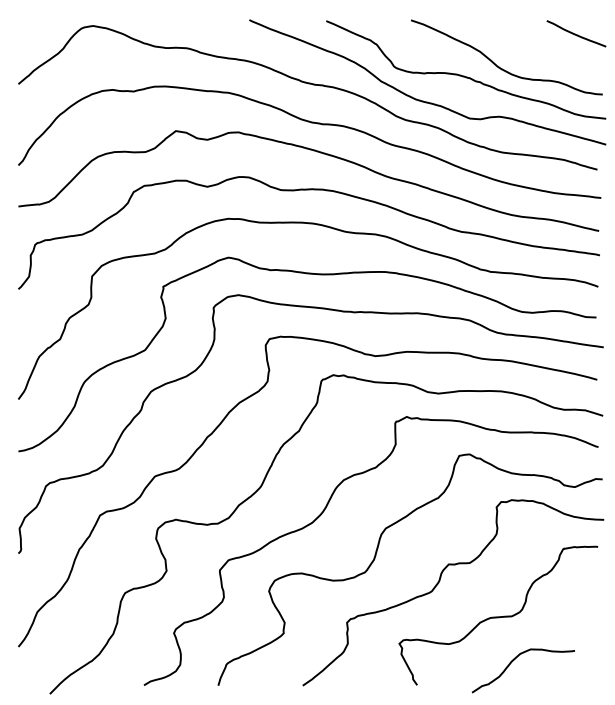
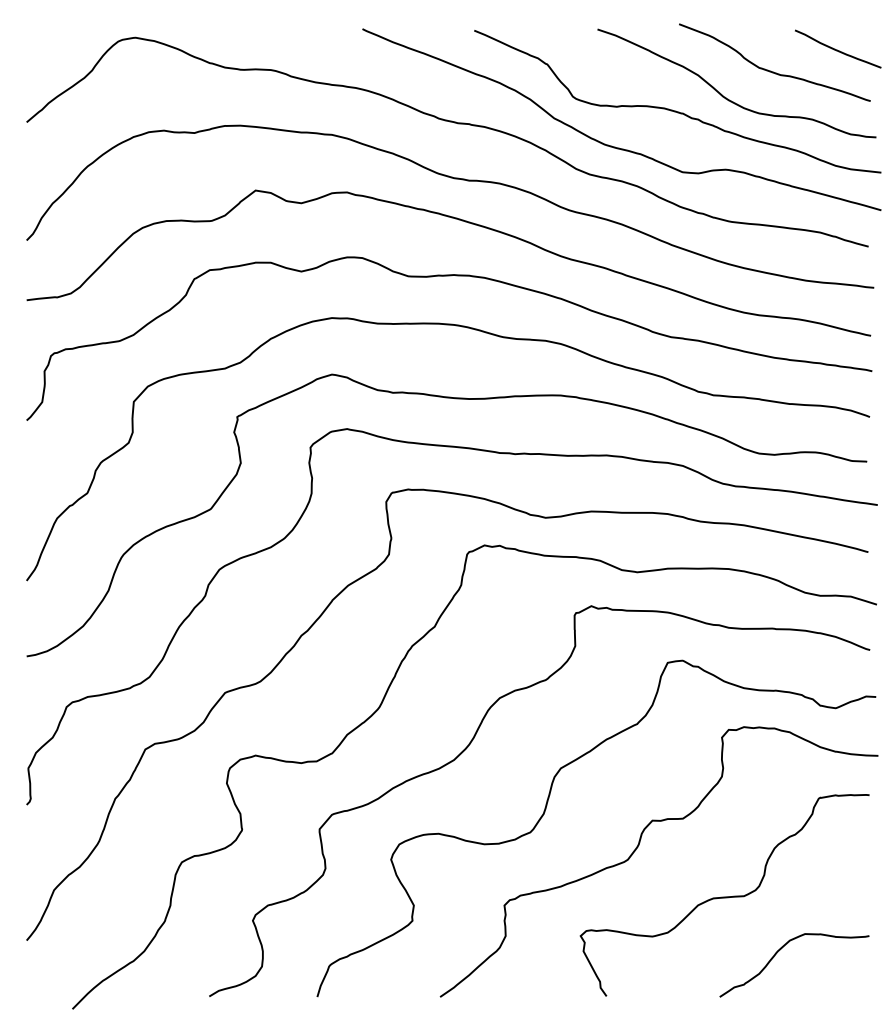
curve: (531, 48) -> (772, 70), added
curve: (513, 661) -> (779, 951), moved

